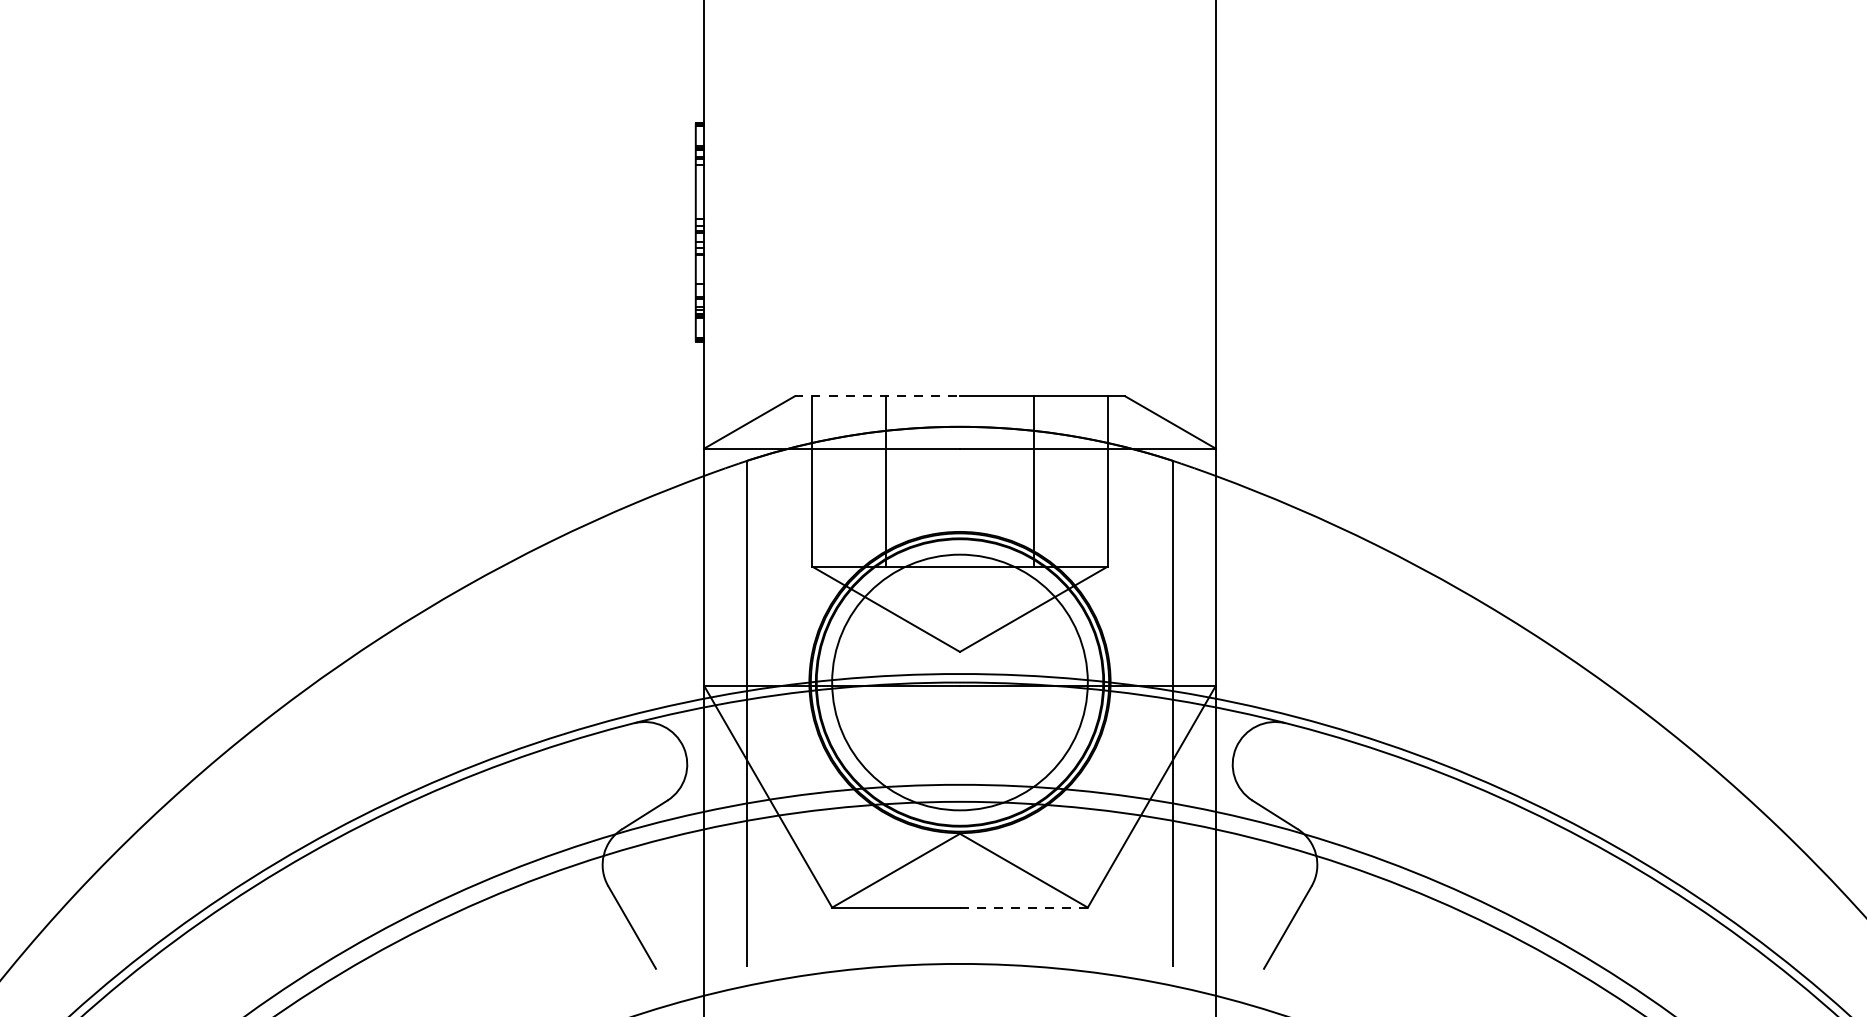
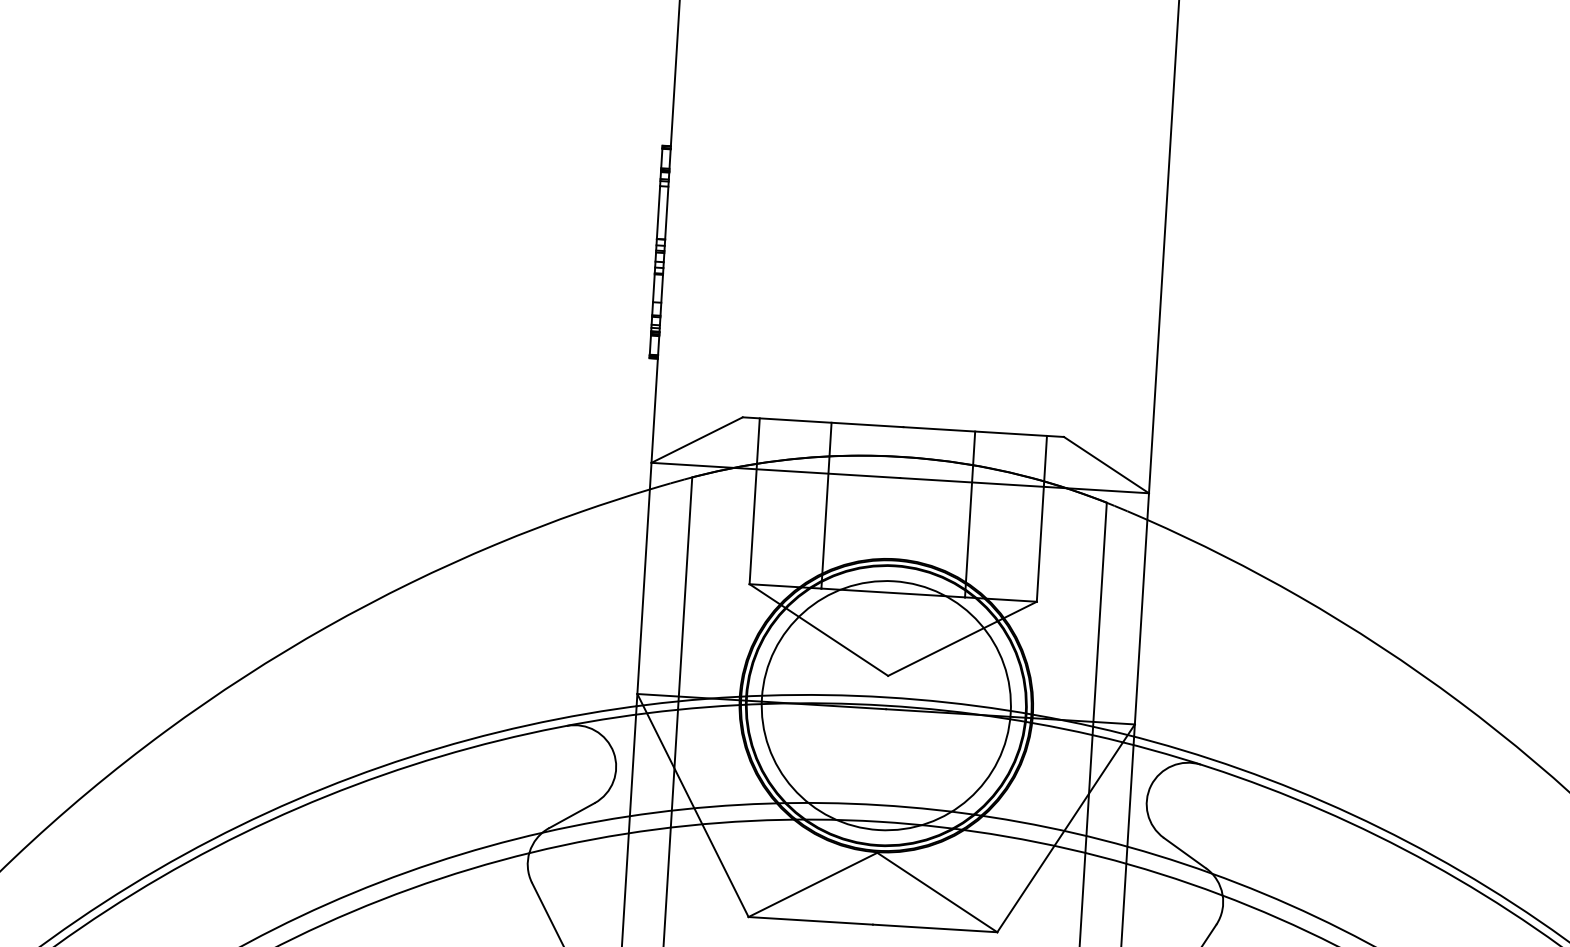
line: (877, 396) -> (823, 422), dashed -> solid
line: (1023, 907) -> (934, 928), dashed -> solid

